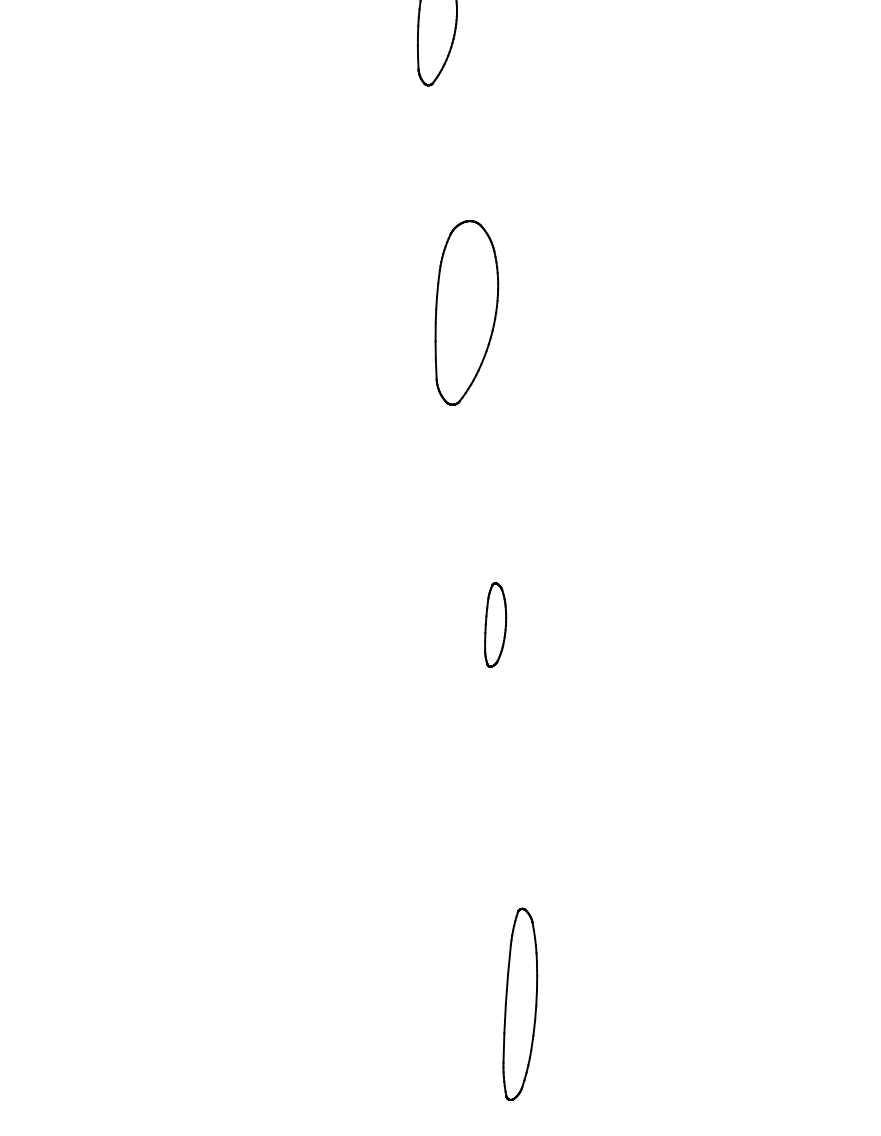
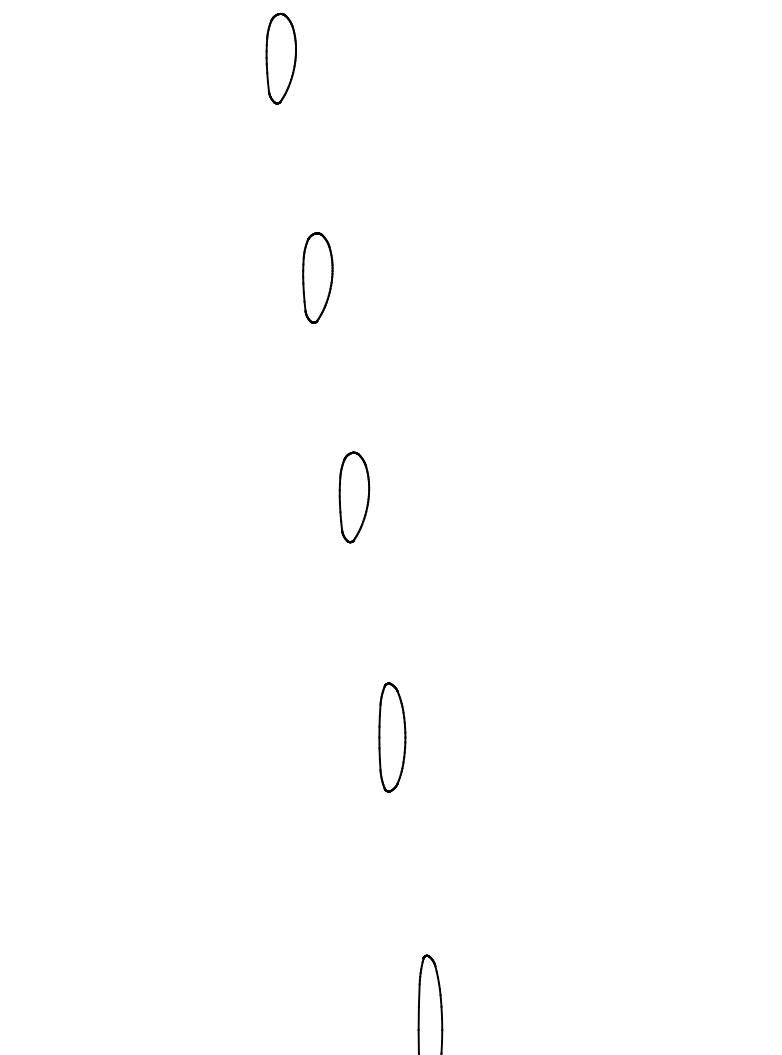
part: (466, 313) -> (354, 497), size x0.62
part: (495, 625) -> (392, 737), size x1.67

